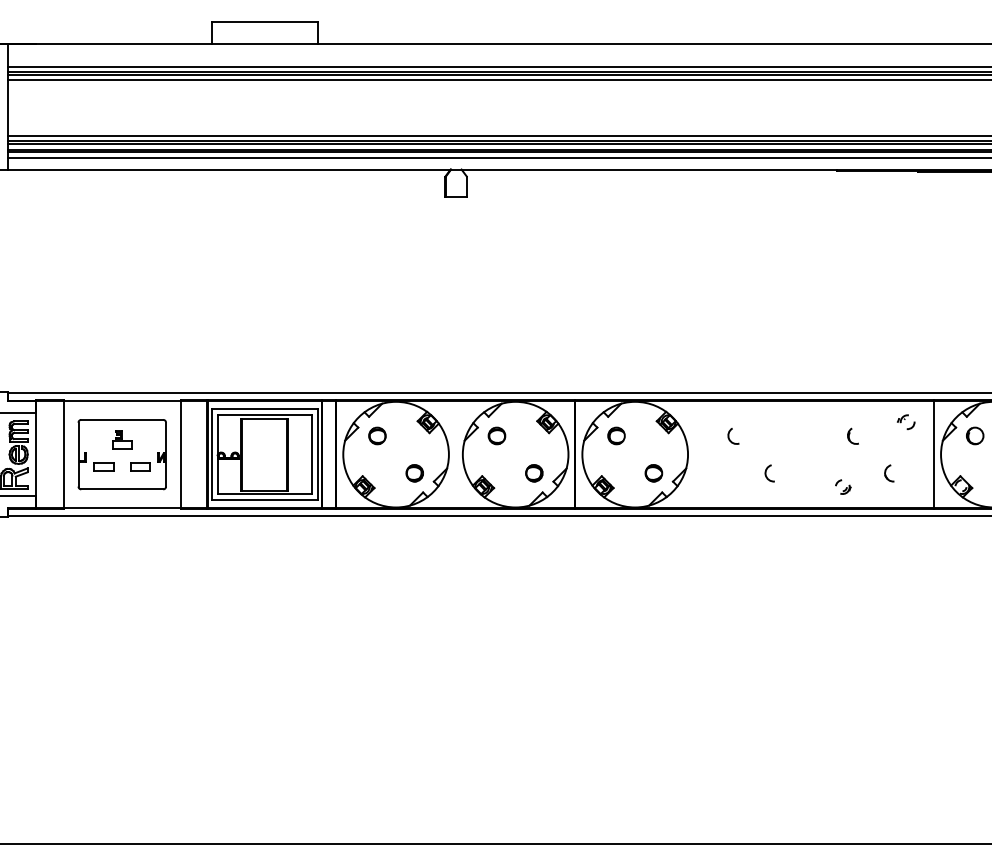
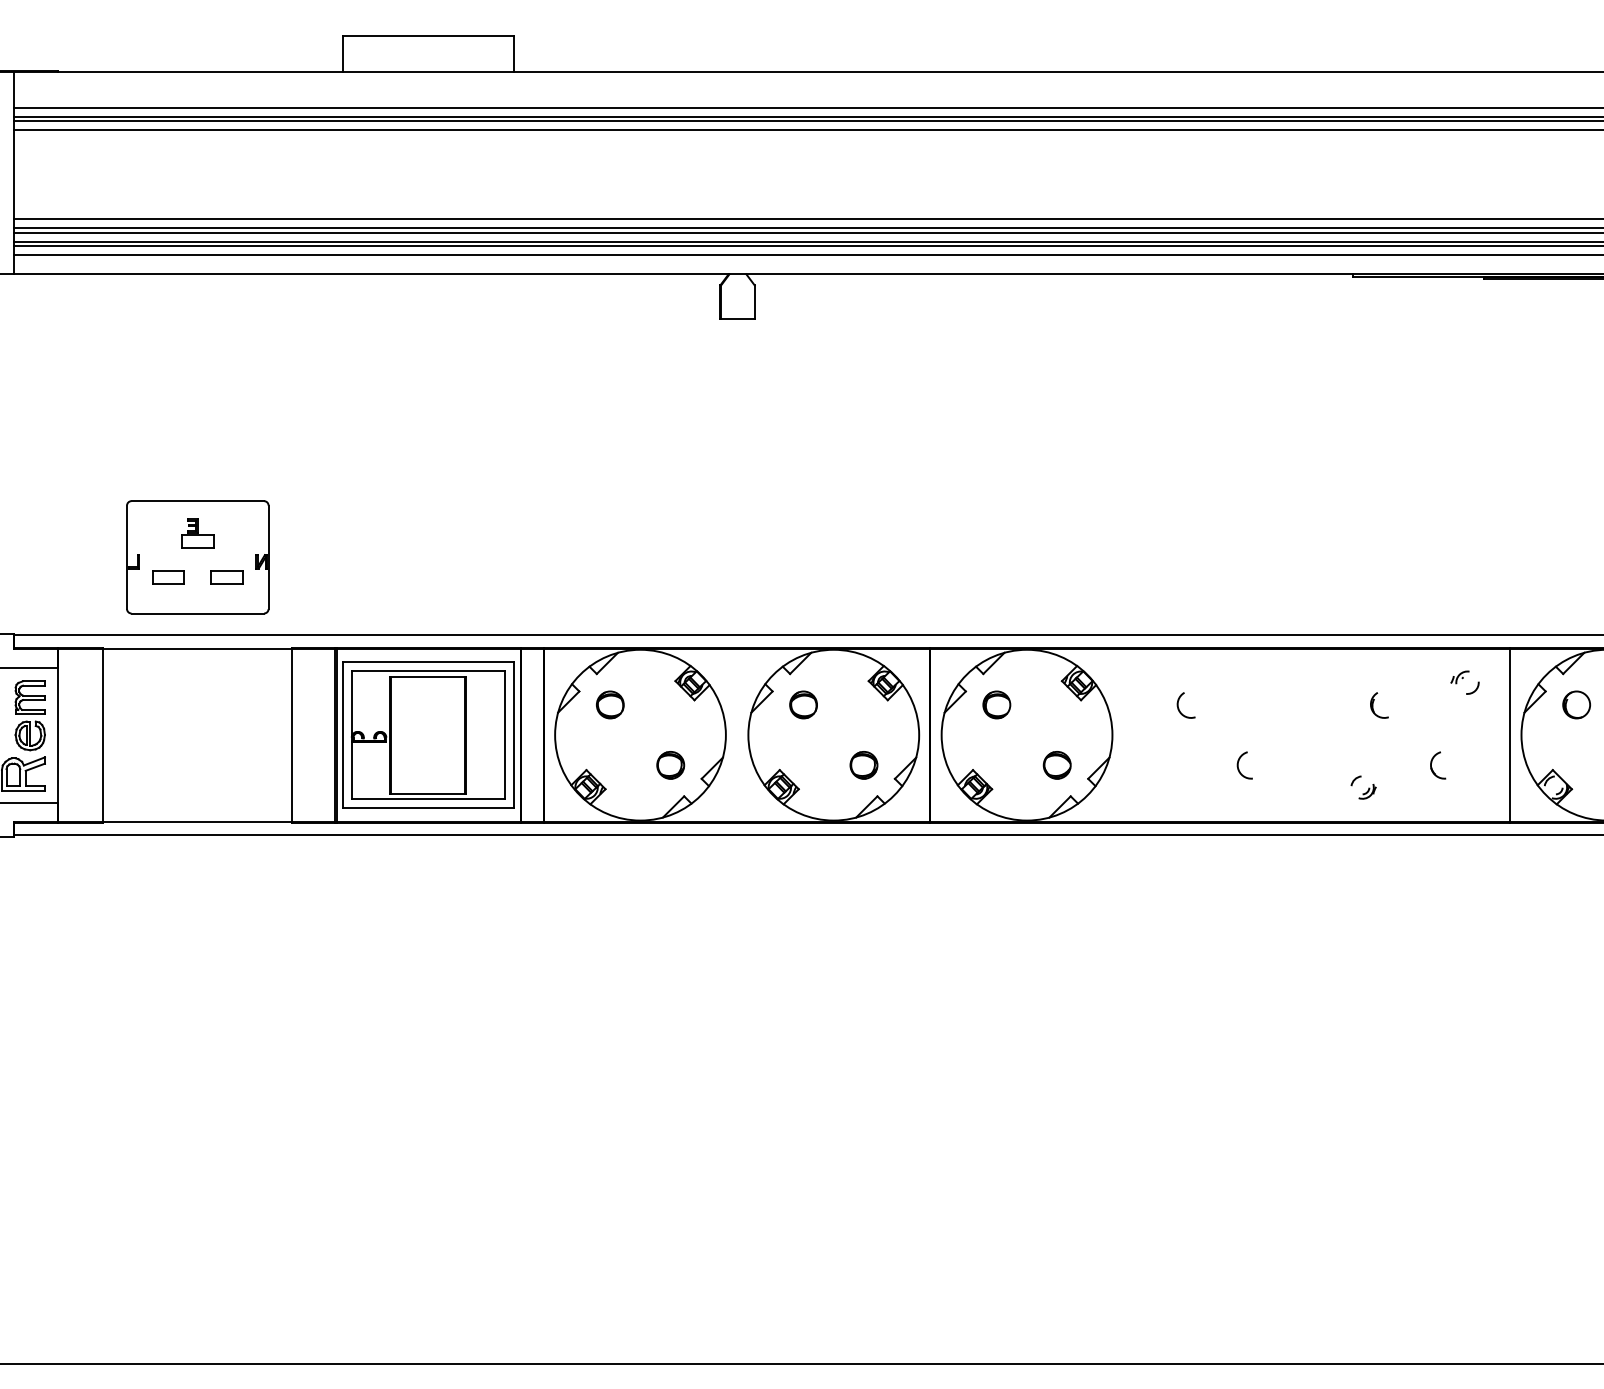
part: (121, 454) -> (196, 557), moved

